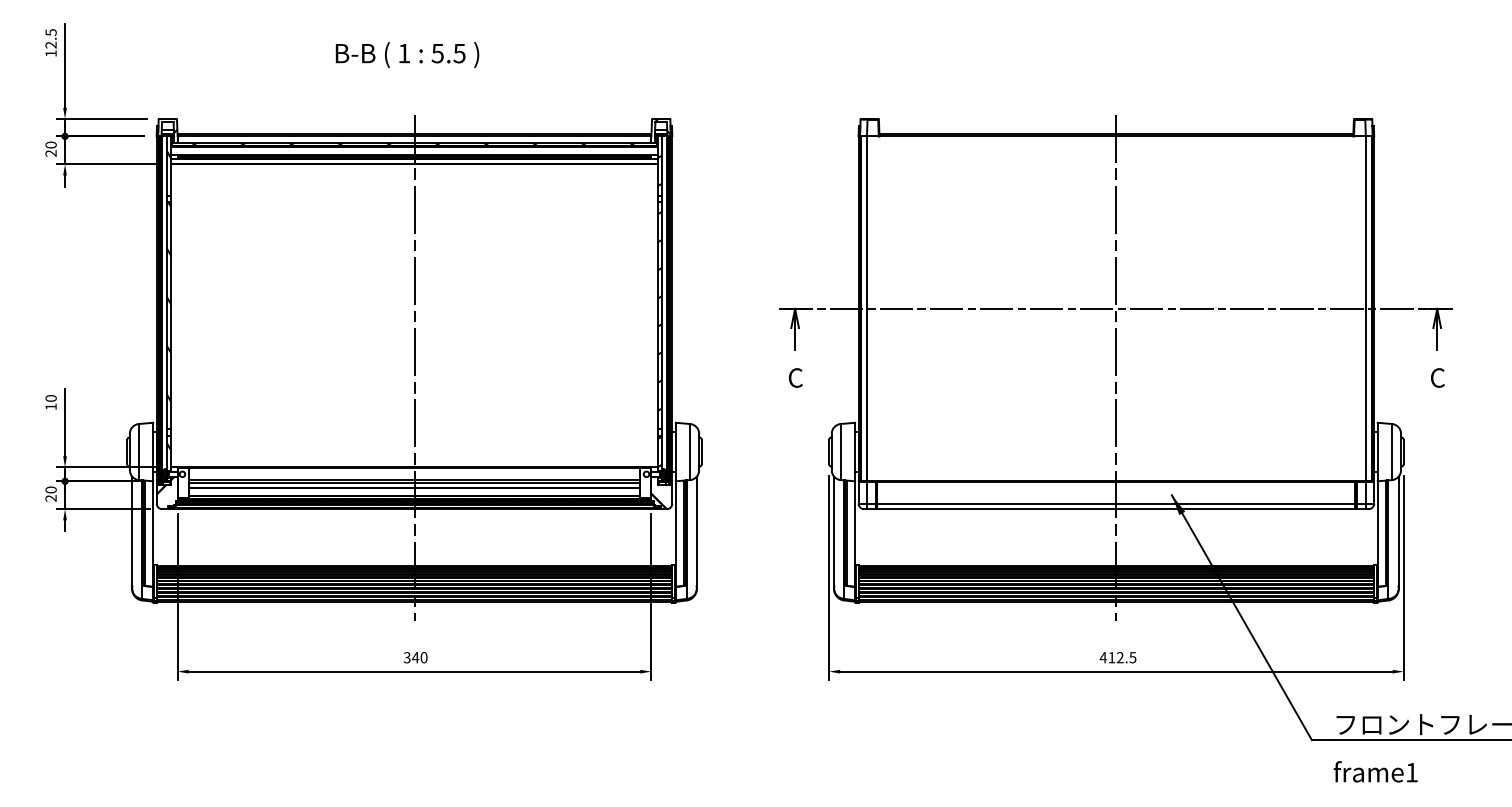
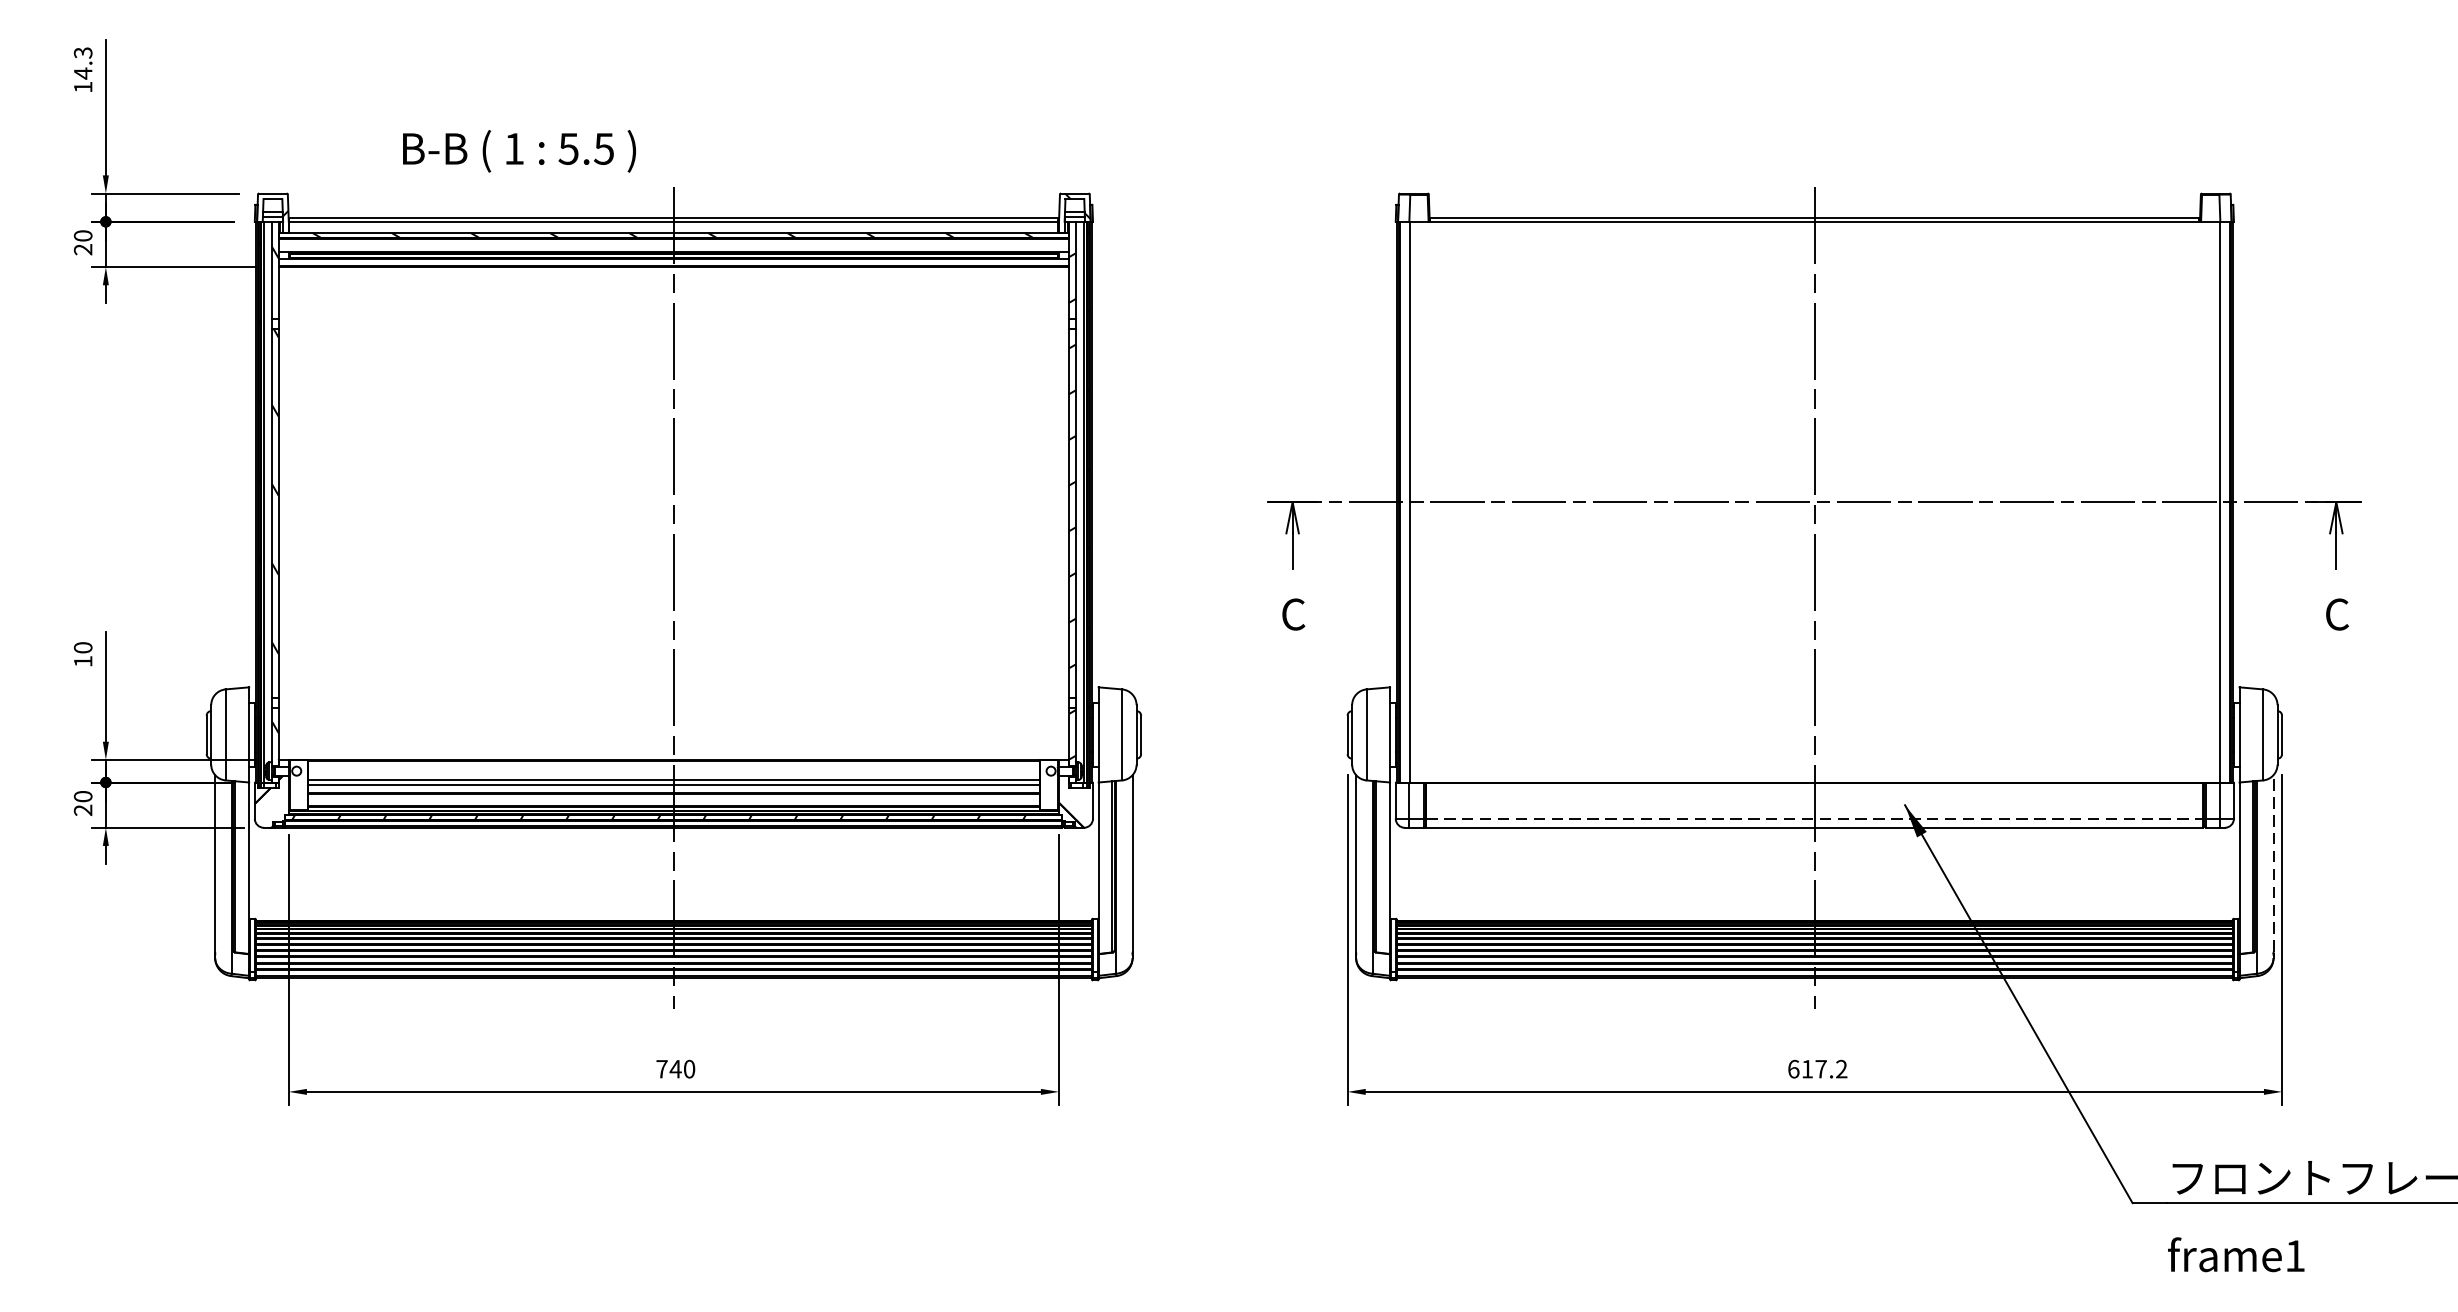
text: (50, 38) -> (82, 62), 12.5 -> 14.3
text: (407, 54) -> (519, 150), moved
line: (1116, 503) -> (1814, 818), solid -> dashed
line: (1398, 530) -> (2273, 862), solid -> dashed
text: (406, 657) -> (660, 1068), 340 -> 740
text: (1117, 657) -> (1816, 1068), 412.5 -> 617.2

